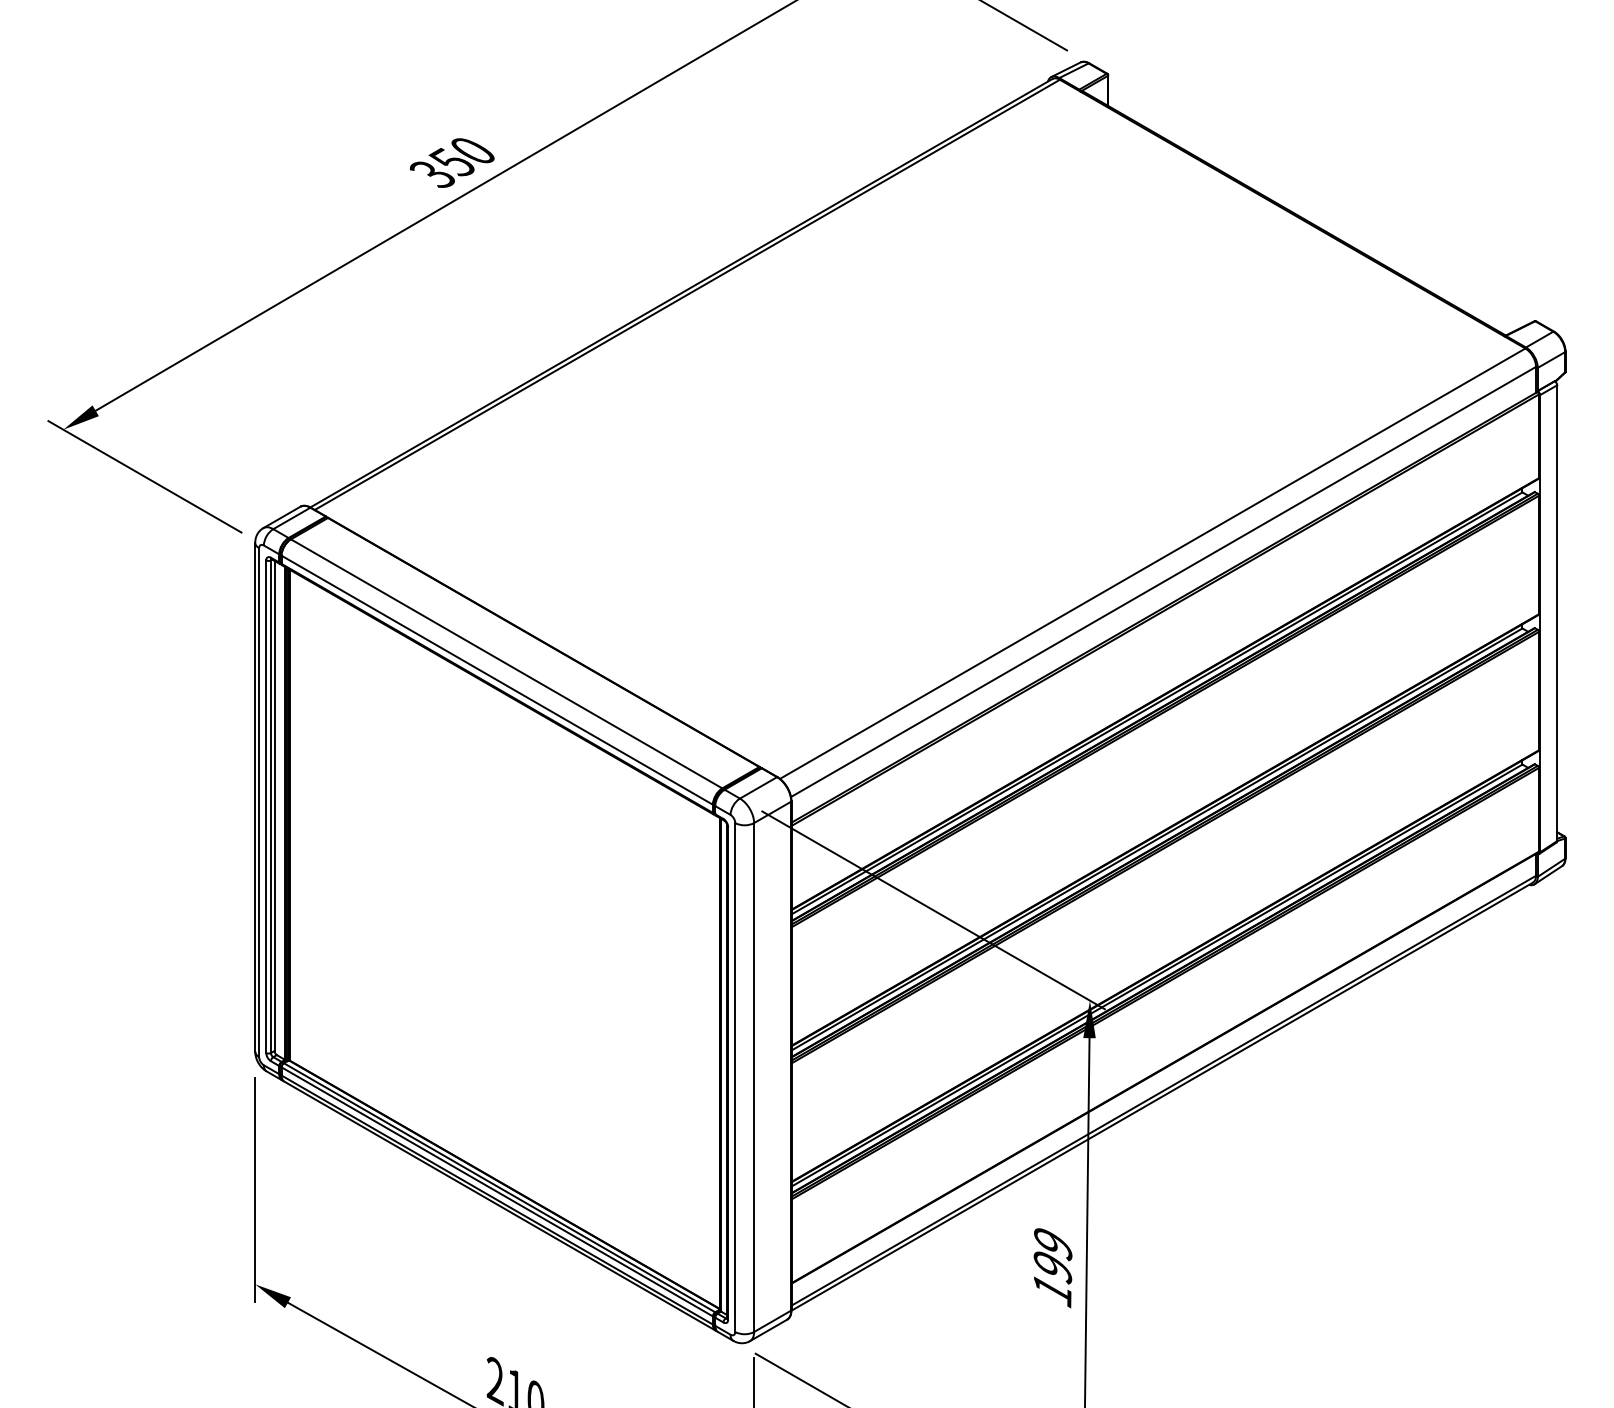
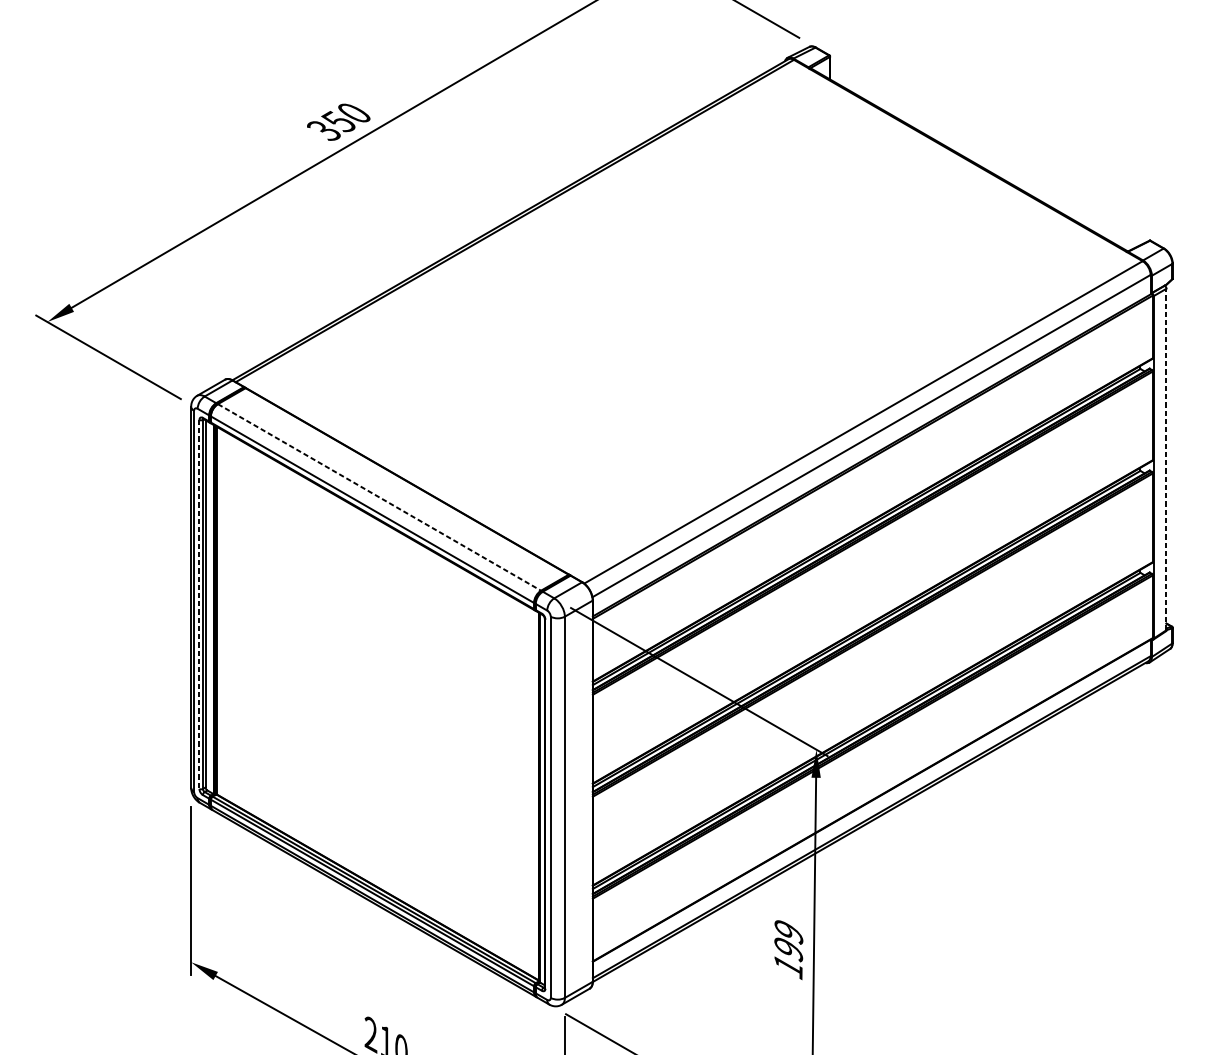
line: (1557, 613) -> (1166, 459), solid -> dashed
line: (507, 664) -> (380, 497), solid -> dashed
line: (266, 807) -> (199, 605), solid -> dashed

